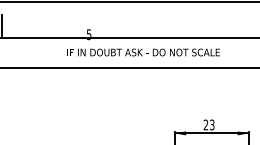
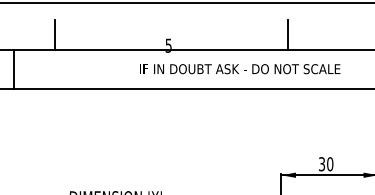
line: (179, 26) -> (287, 34), added
text: (209, 125) -> (326, 164), 23 -> 30

